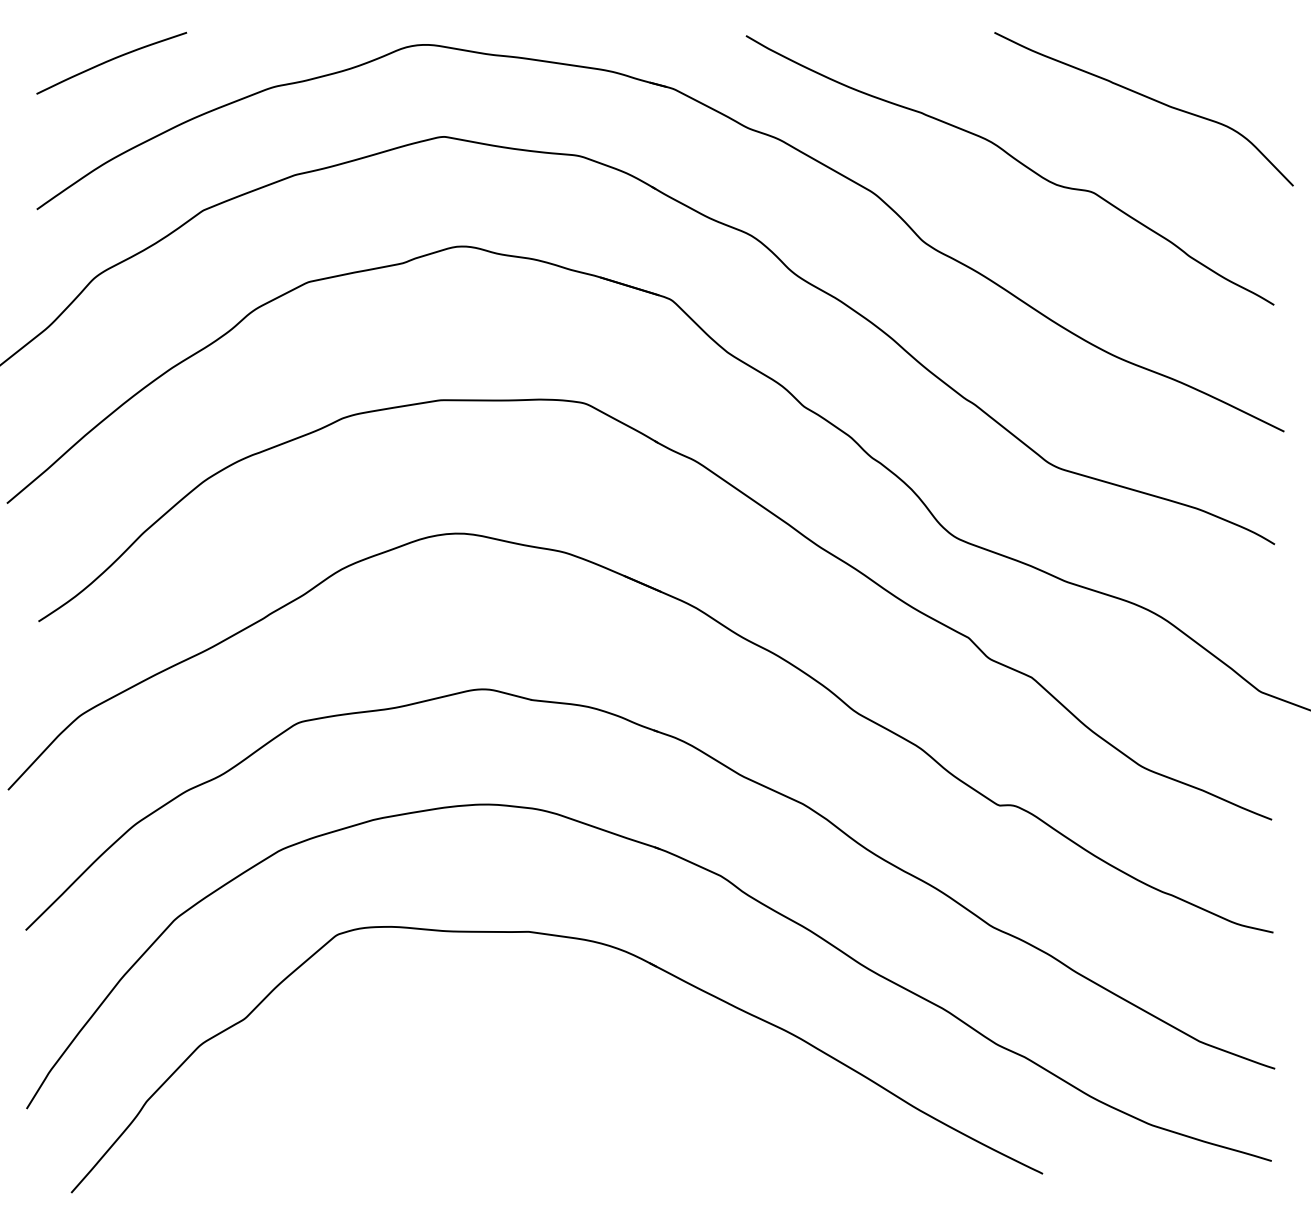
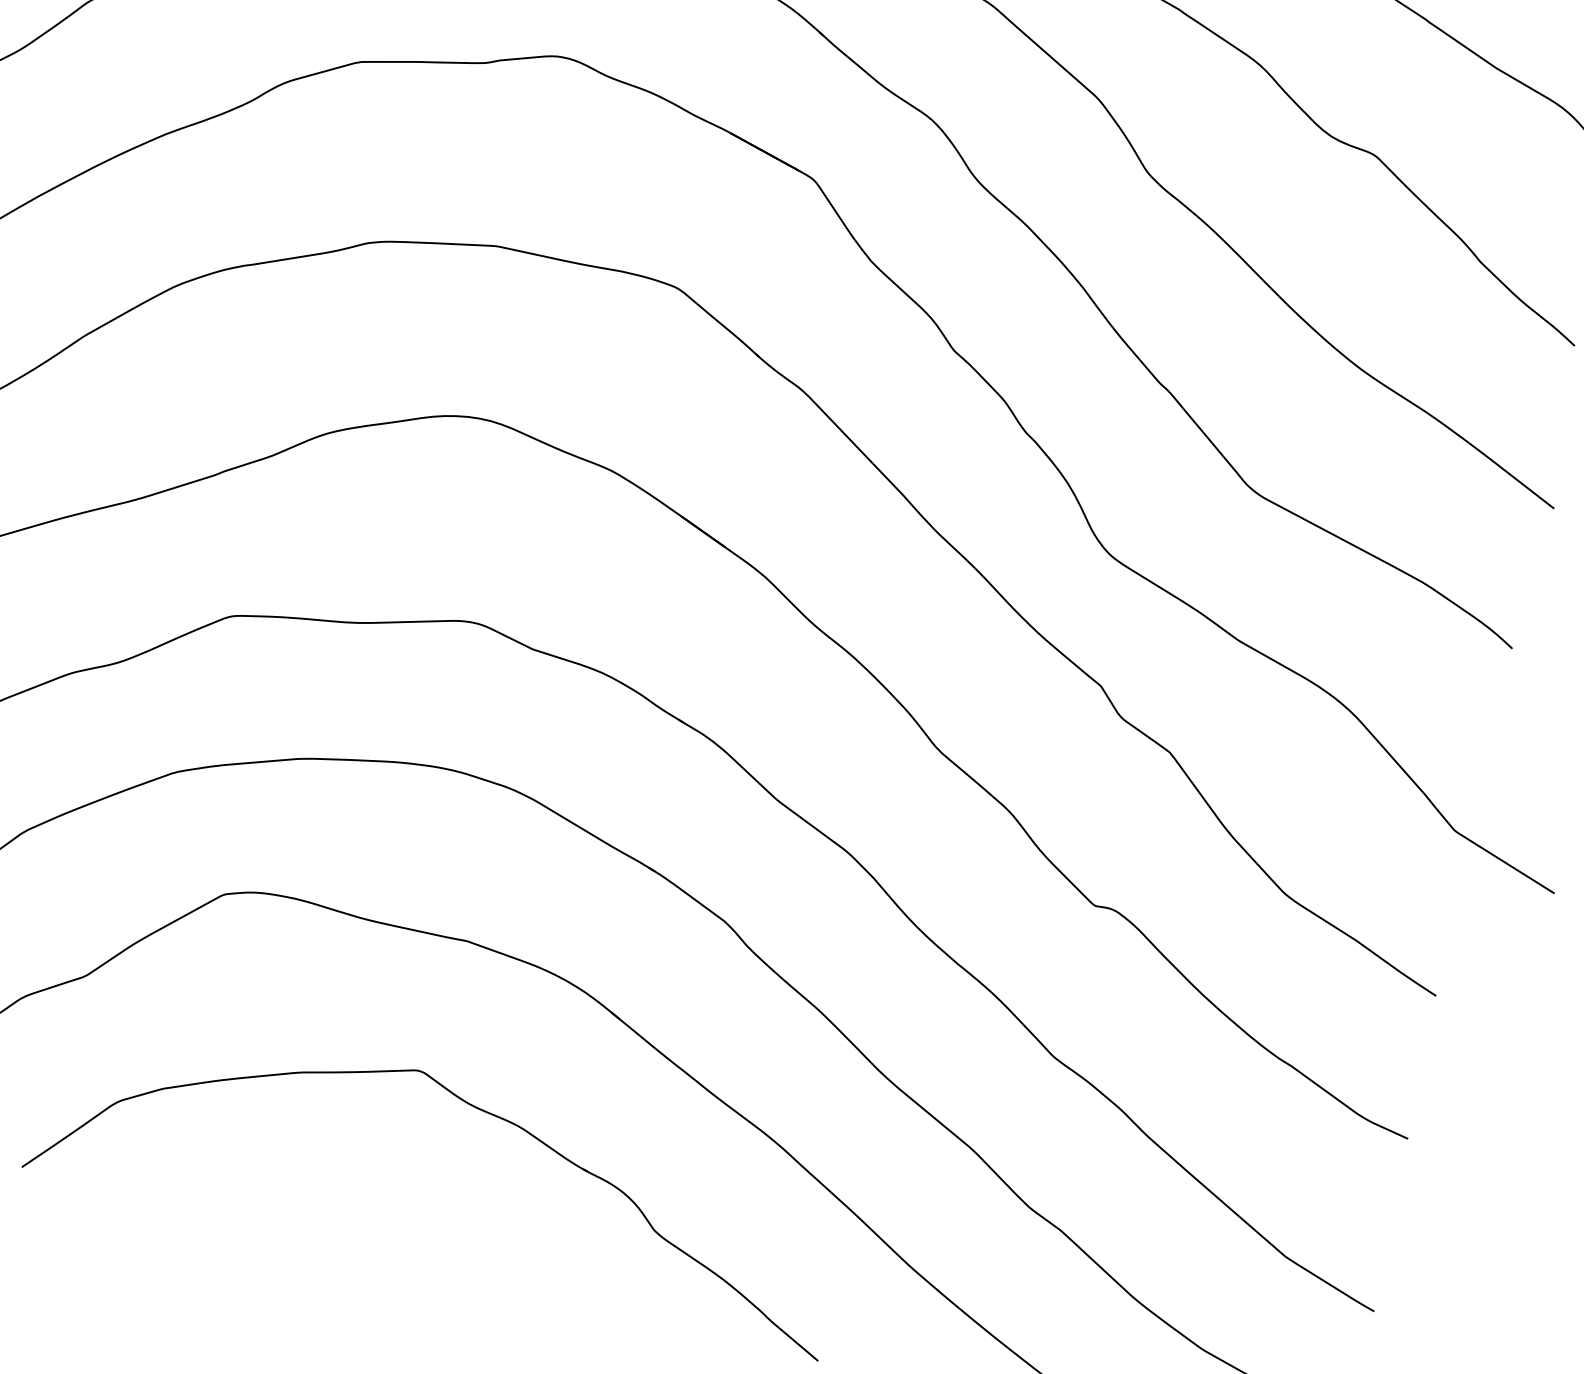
part: (557, 1056) -> (470, 1106), added

